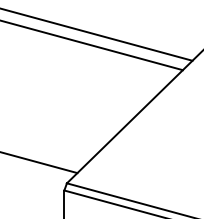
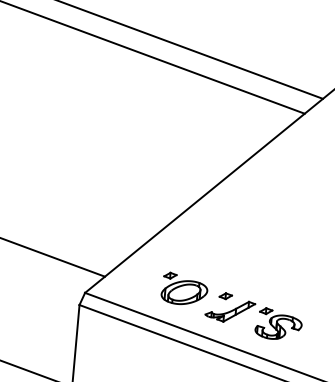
part: (150, 183) -> (230, 306), added

